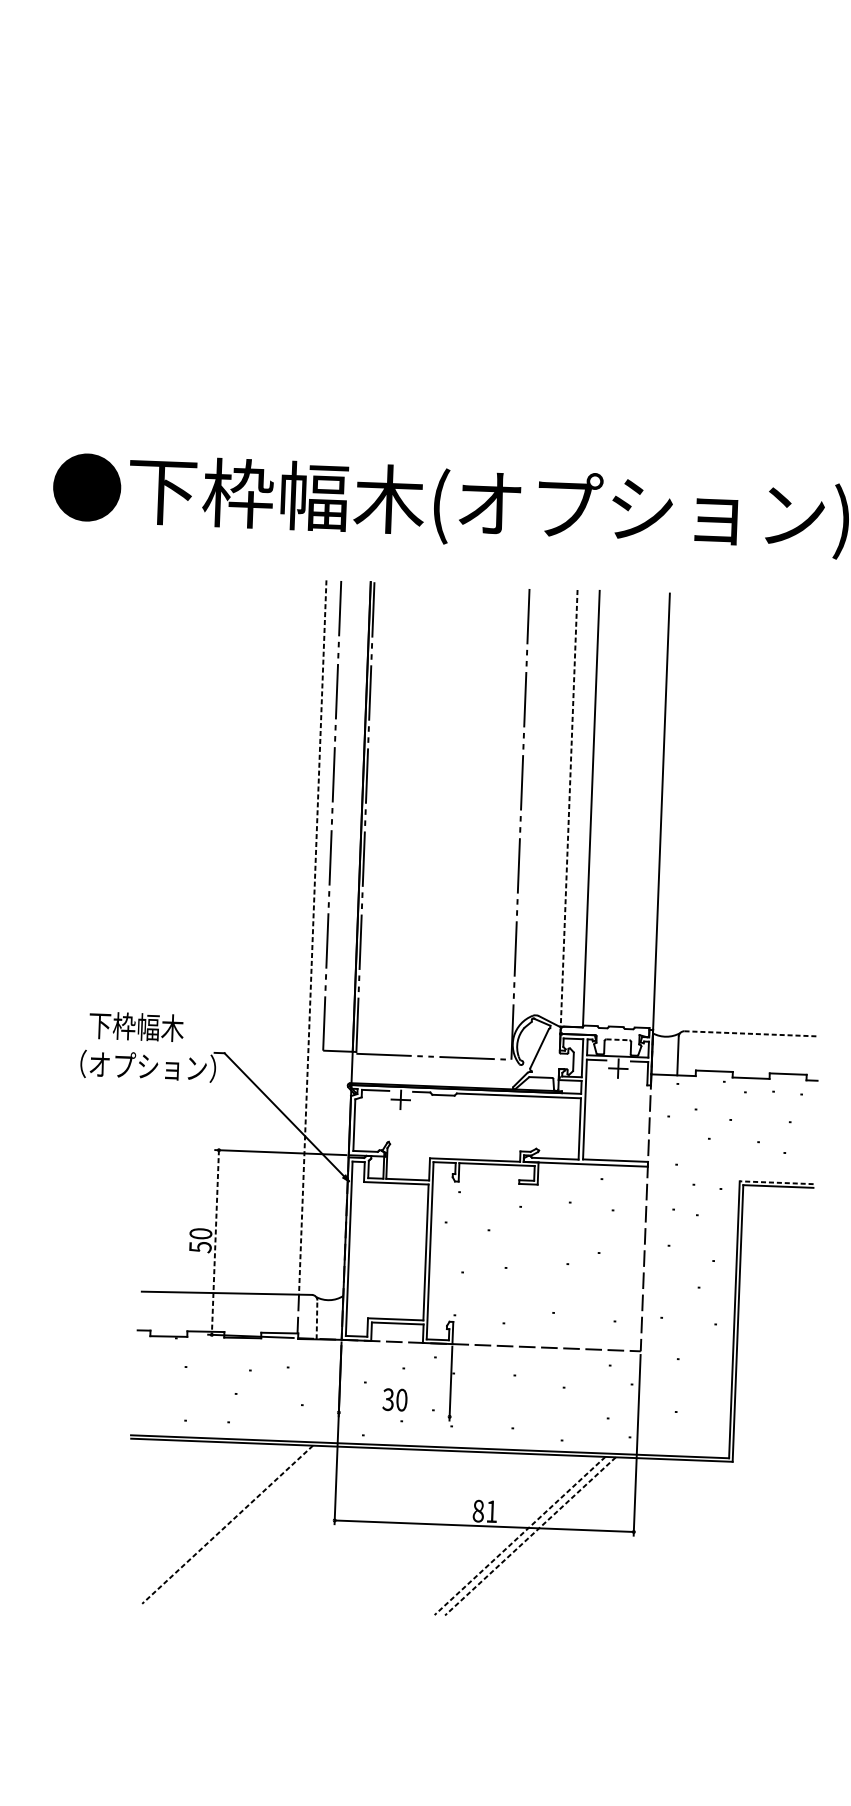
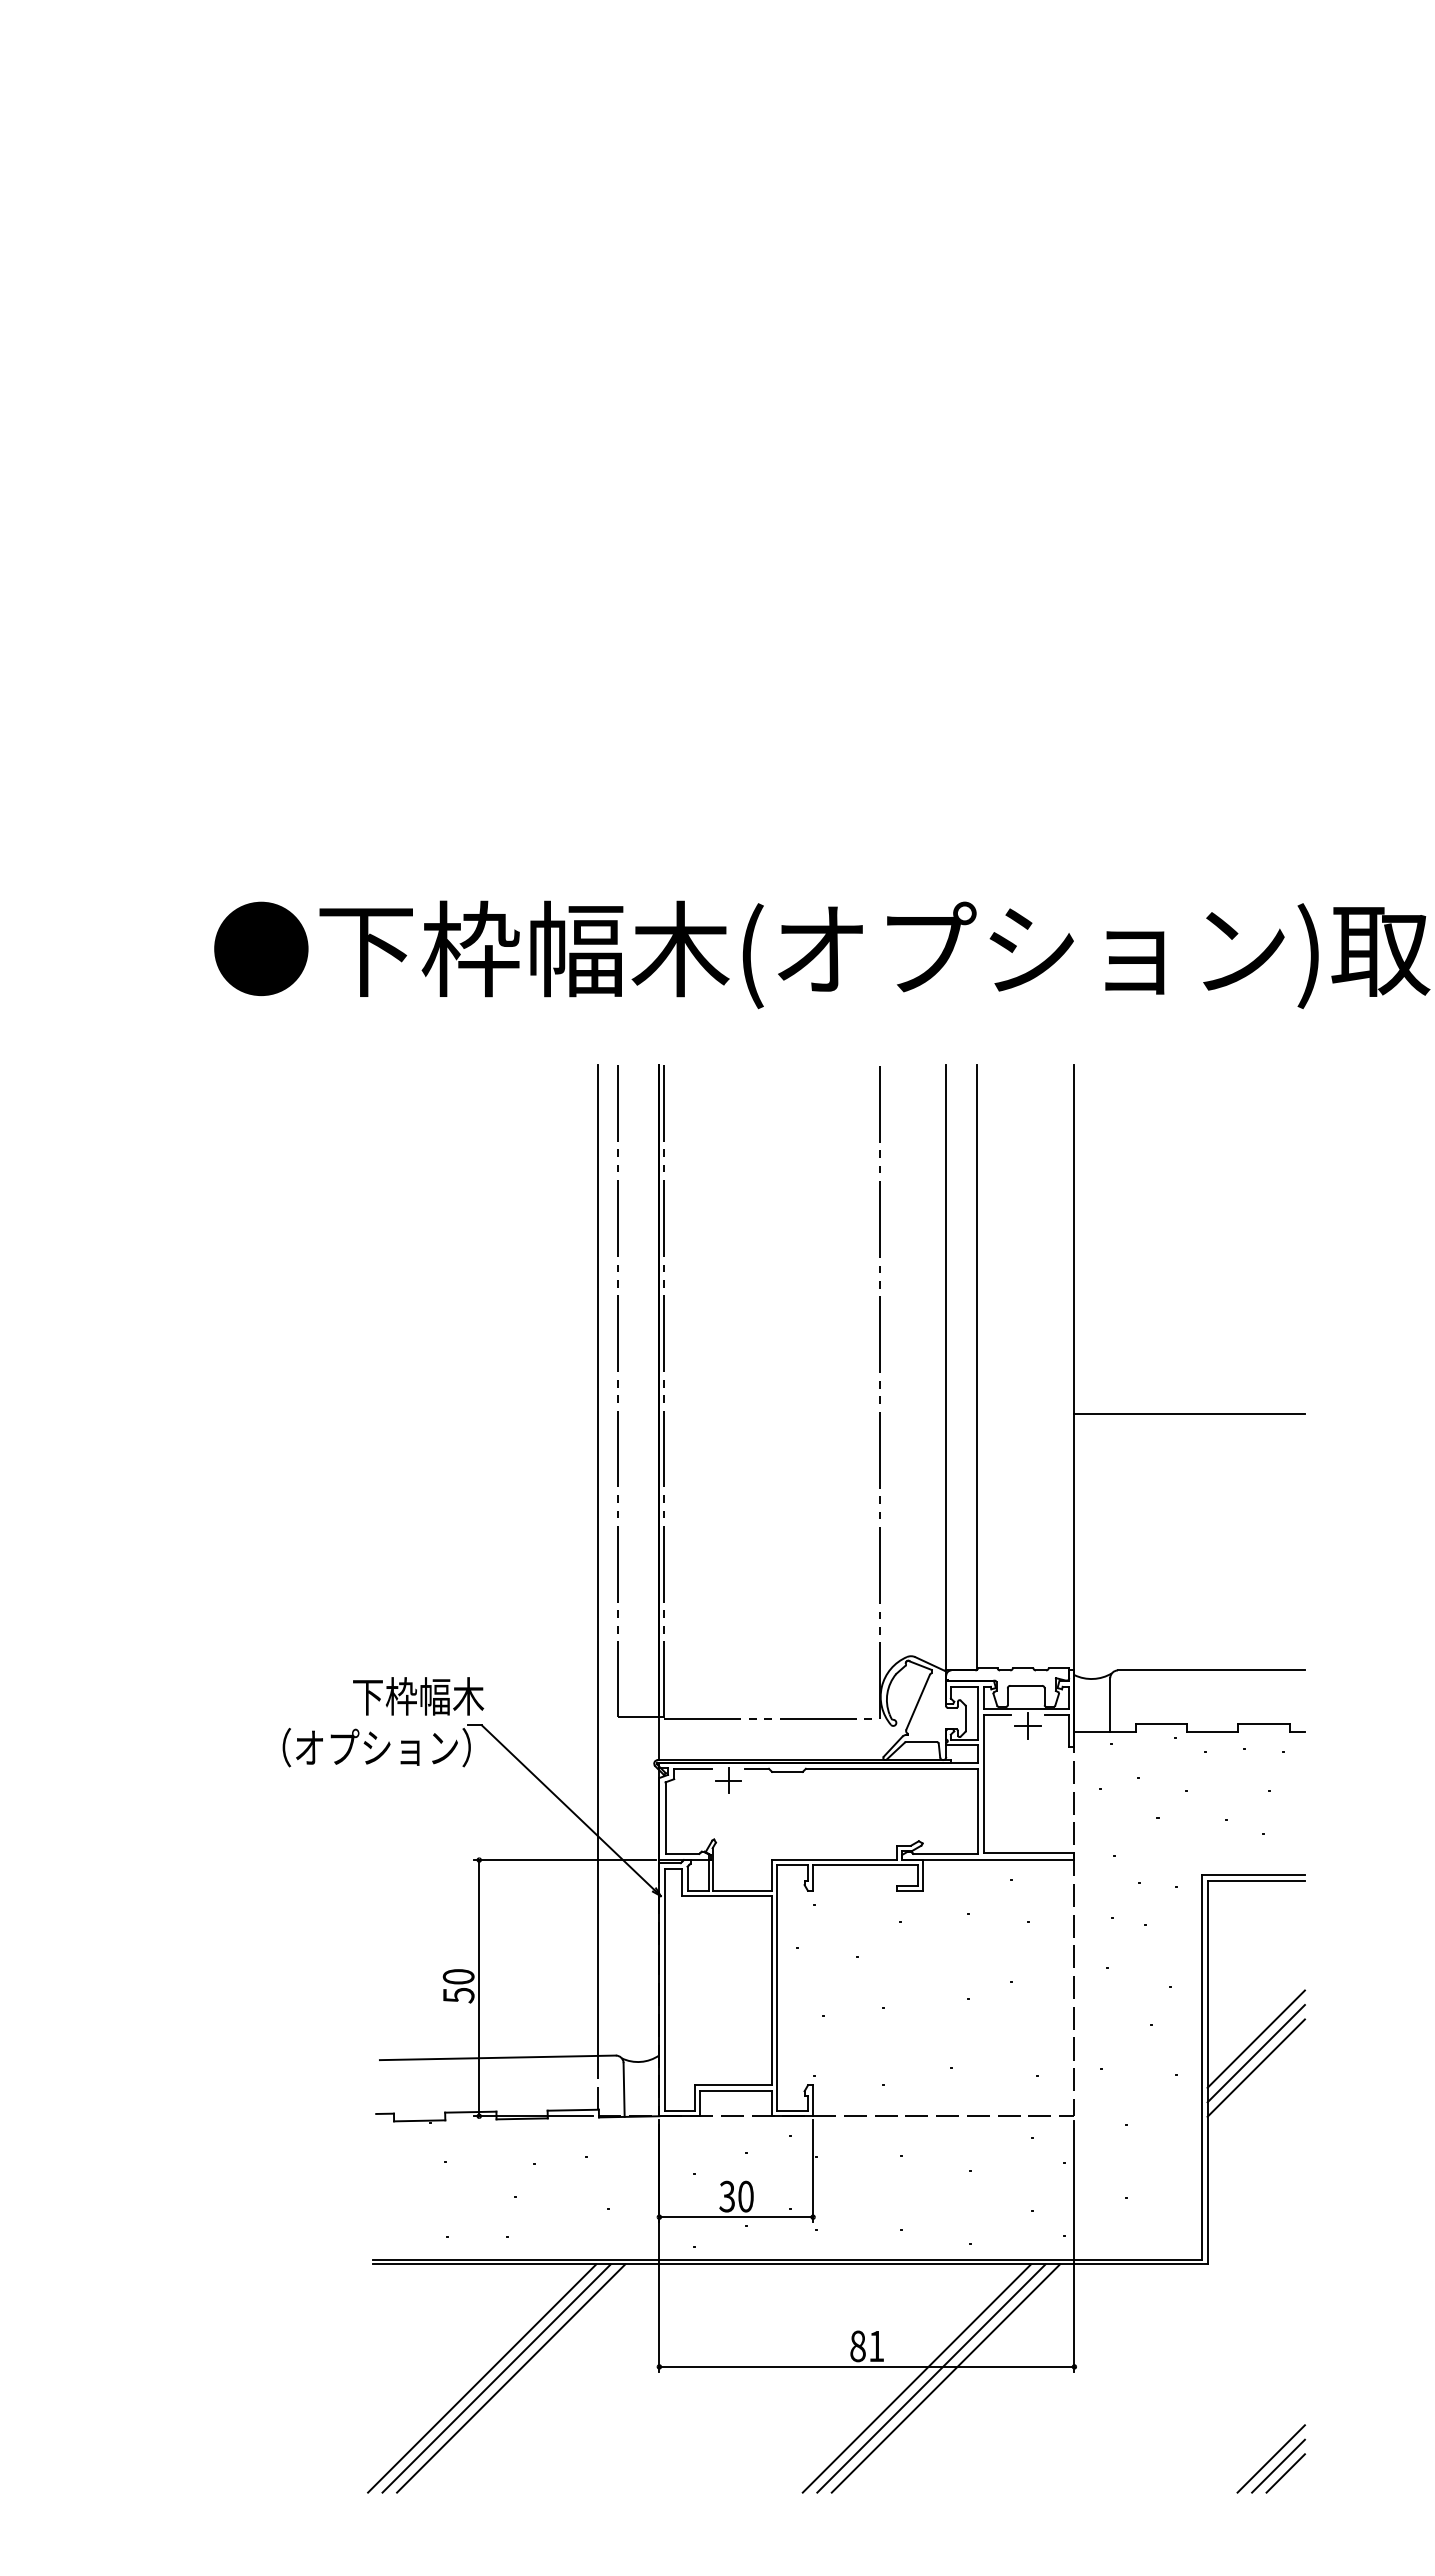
line: (569, 808) -> (946, 1367), dashed -> solid
line: (743, 848) -> (1189, 1414), added
line: (312, 937) -> (597, 1560), dashed -> solid
text: (136, 1026) -> (418, 1696), moved
line: (751, 1033) -> (1211, 1670), dashed -> solid
line: (618, 1039) -> (1026, 1685), dashed -> solid
line: (776, 1182) -> (1253, 1875), dashed -> solid
line: (215, 1242) -> (479, 1988), dashed -> solid
line: (773, 1300) -> (1255, 2038), added
line: (773, 1311) -> (1255, 2053), added
line: (317, 1320) -> (624, 2090), dashed -> solid
line: (772, 1321) -> (1255, 2067), added
line: (394, 1414) -> (736, 2217), added
line: (206, 1523) -> (482, 2378), added
line: (217, 1524) -> (496, 2378), added
line: (227, 1524) -> (510, 2378), dashed -> solid
line: (519, 1535) -> (916, 2378), dashed -> solid
line: (530, 1536) -> (931, 2378), dashed -> solid
line: (540, 1536) -> (945, 2378), added
line: (772, 1603) -> (1270, 2458), added
line: (778, 1608) -> (1278, 2465), added
line: (783, 1614) -> (1285, 2473), added

